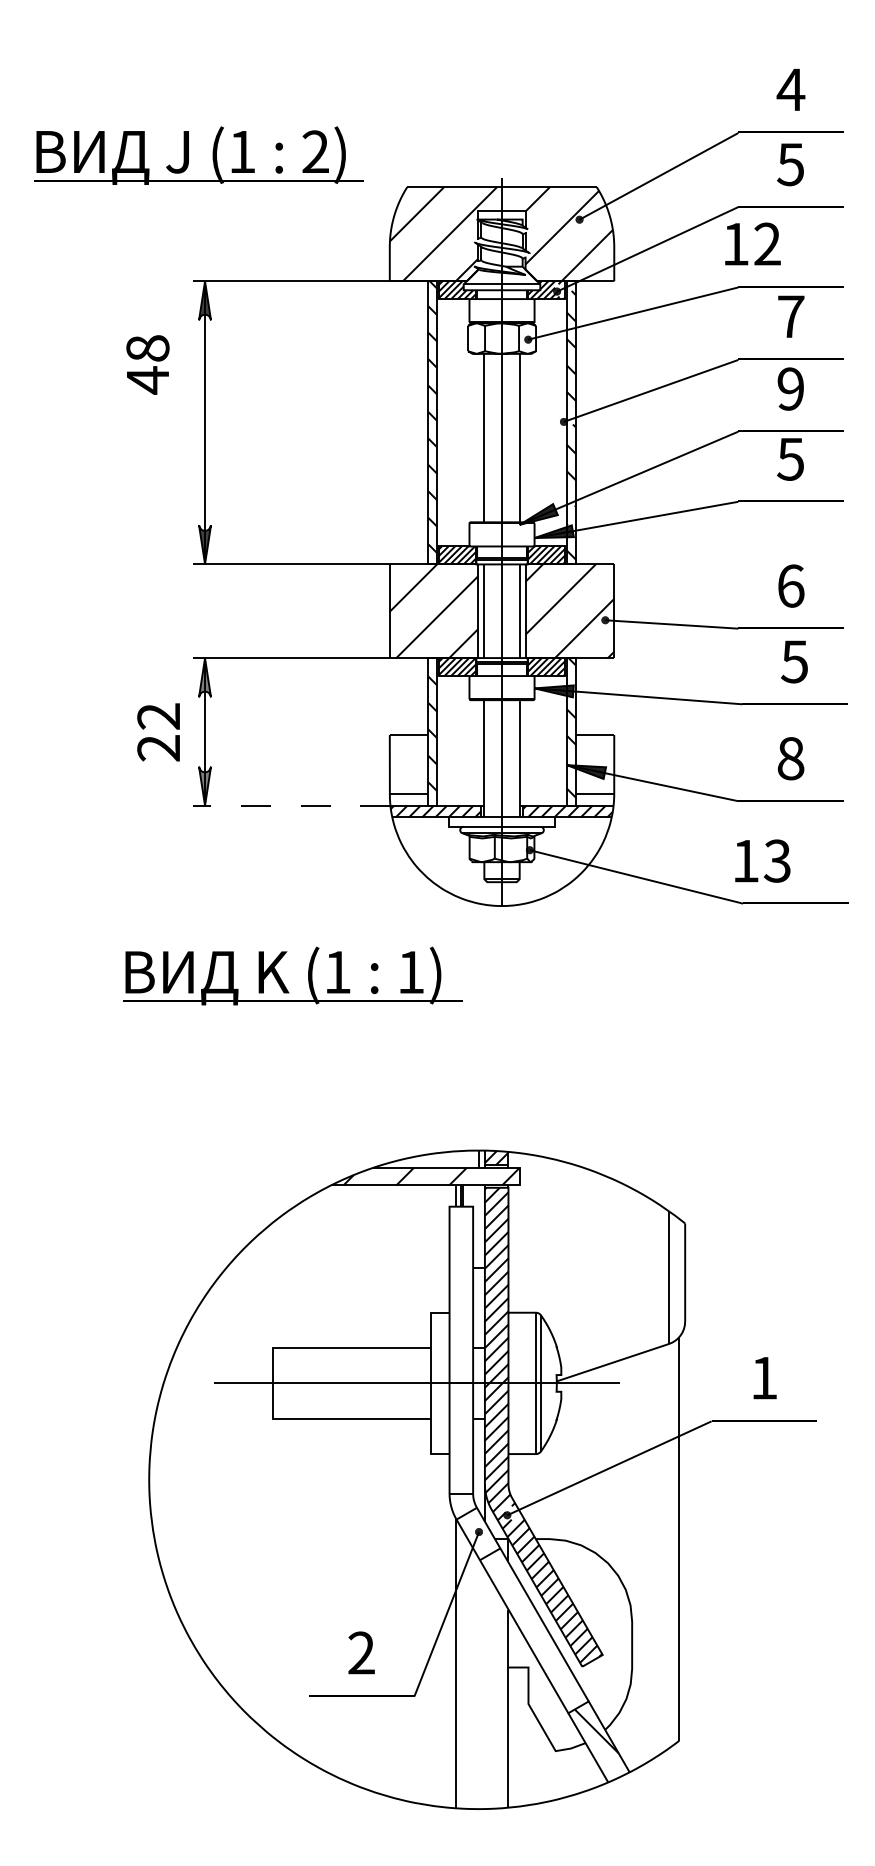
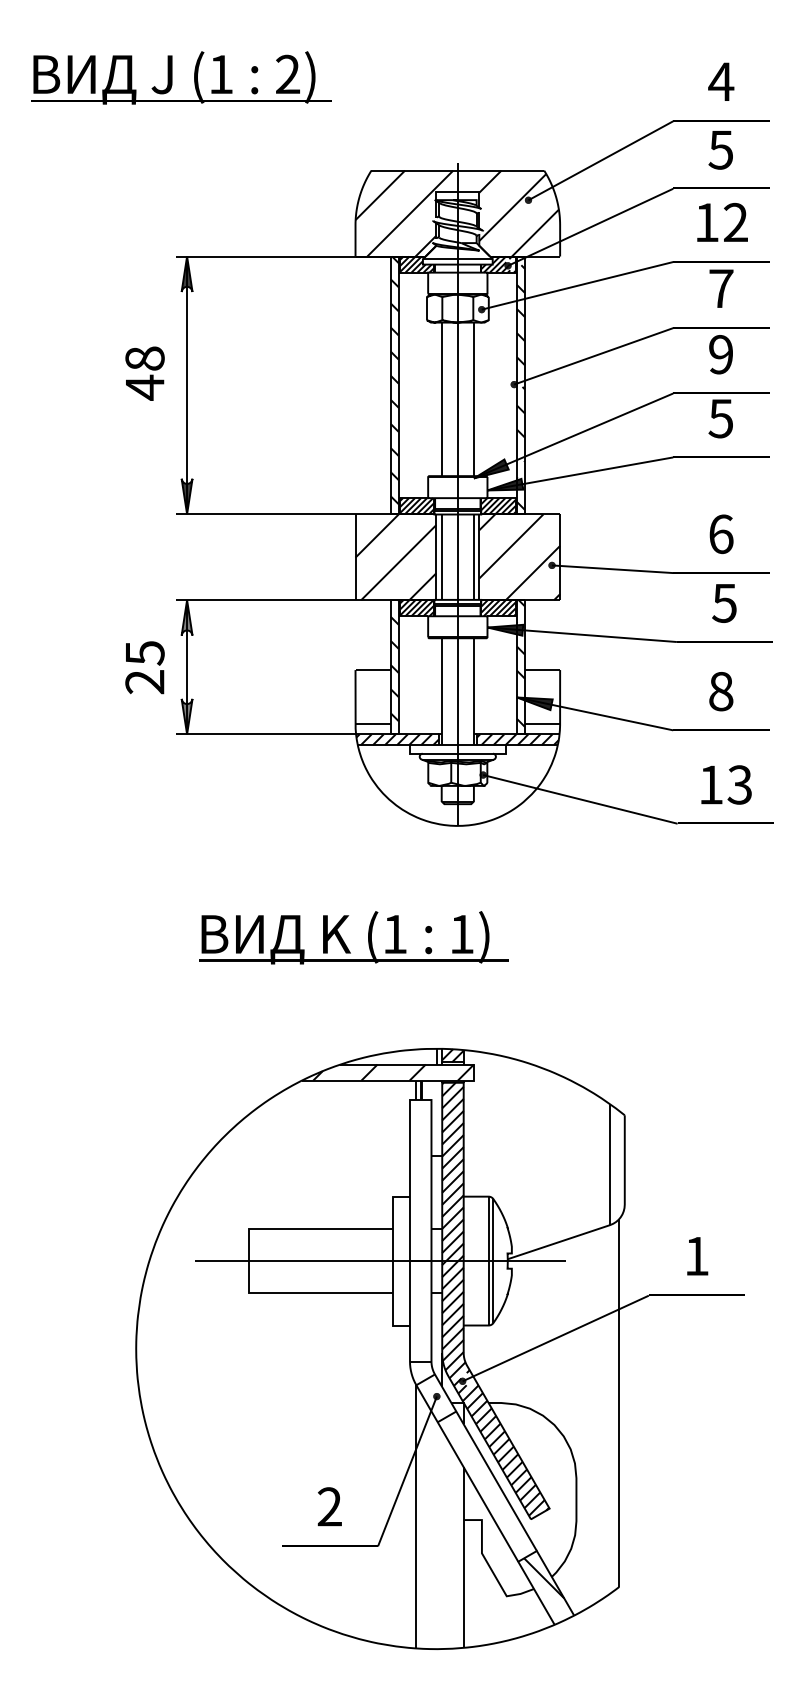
part: (189, 155) -> (172, 77), moved
text: (752, 244) -> (722, 222), moved
text: (147, 364) -> (144, 373), moved
text: (158, 716) -> (144, 653), 22 -> 25
line: (292, 805) -> (266, 734), dashed -> solid
text: (762, 860) -> (726, 784), moved
part: (282, 980) -> (344, 941), moved

